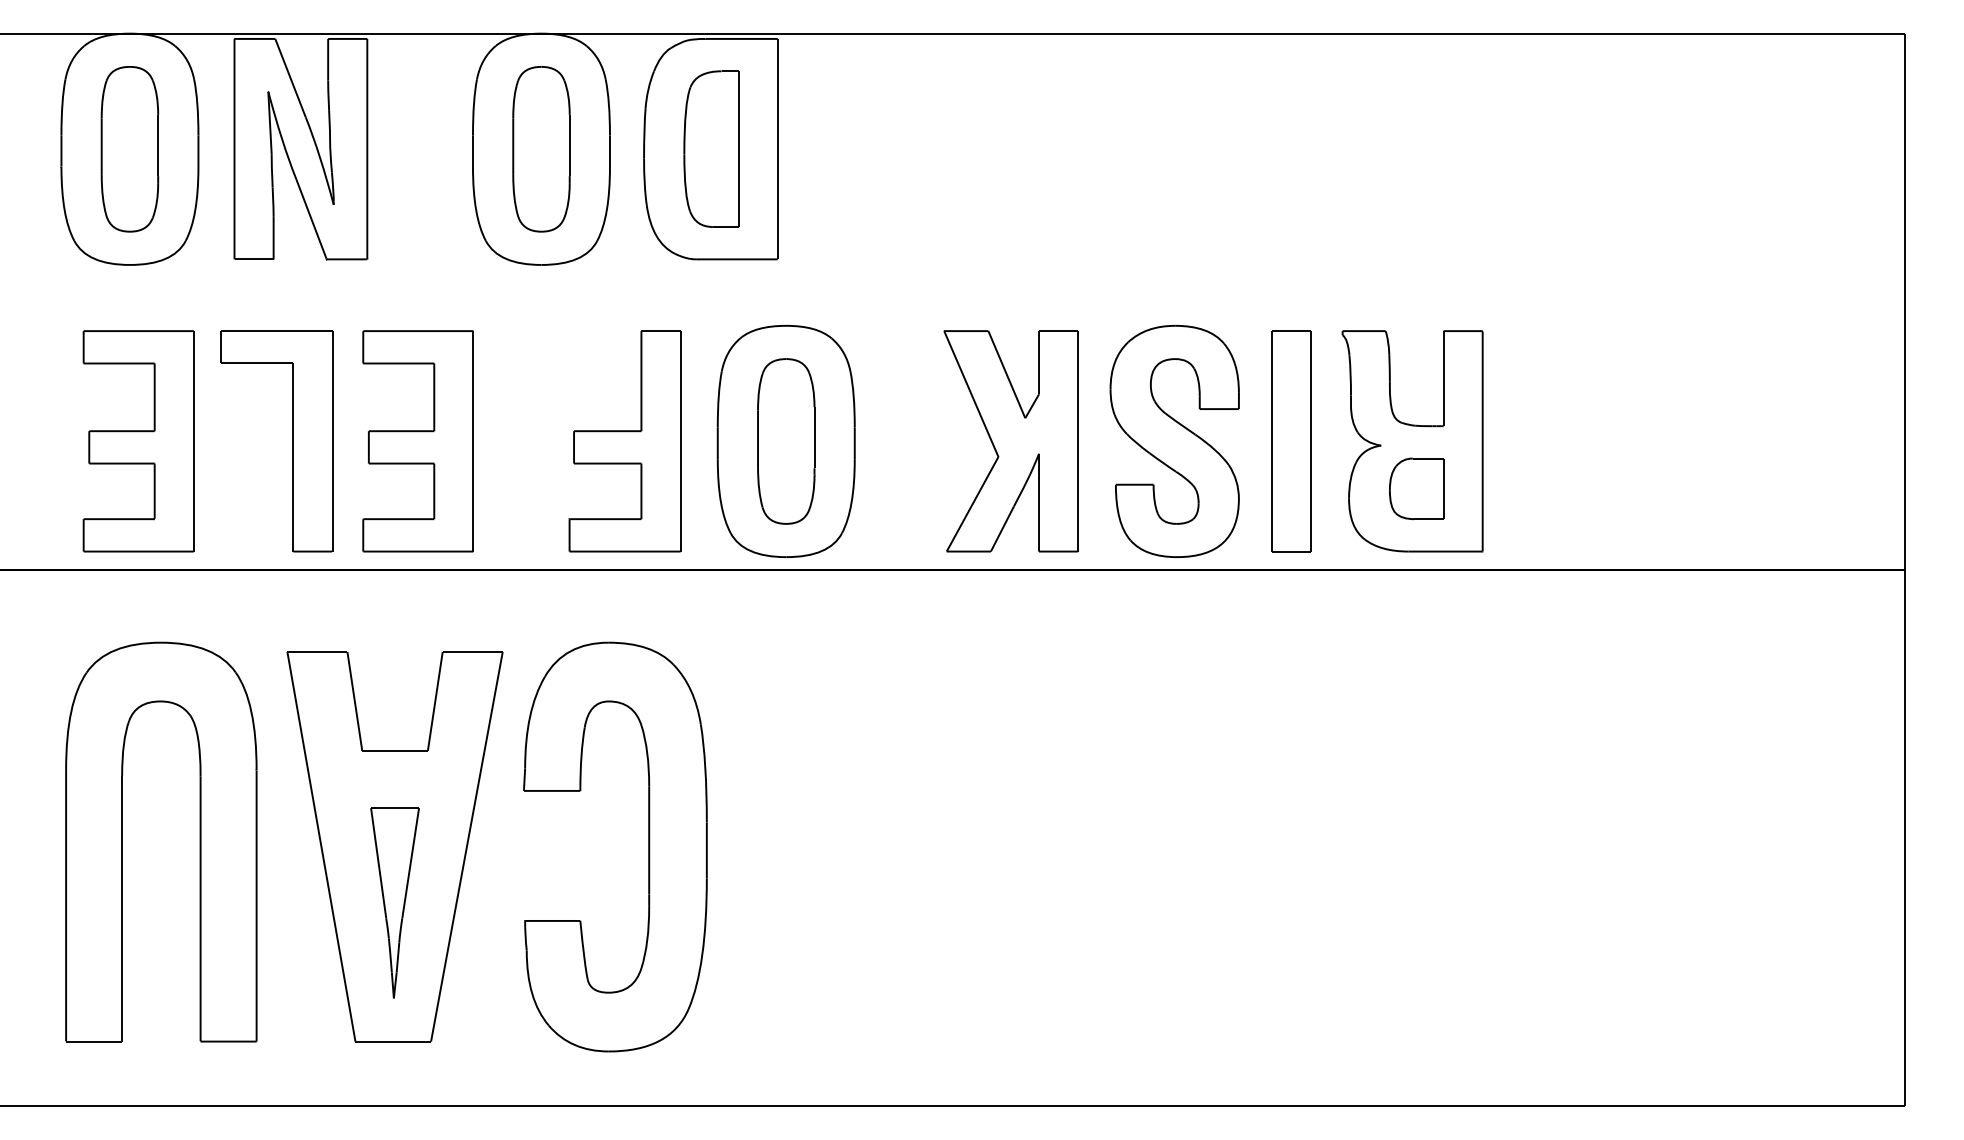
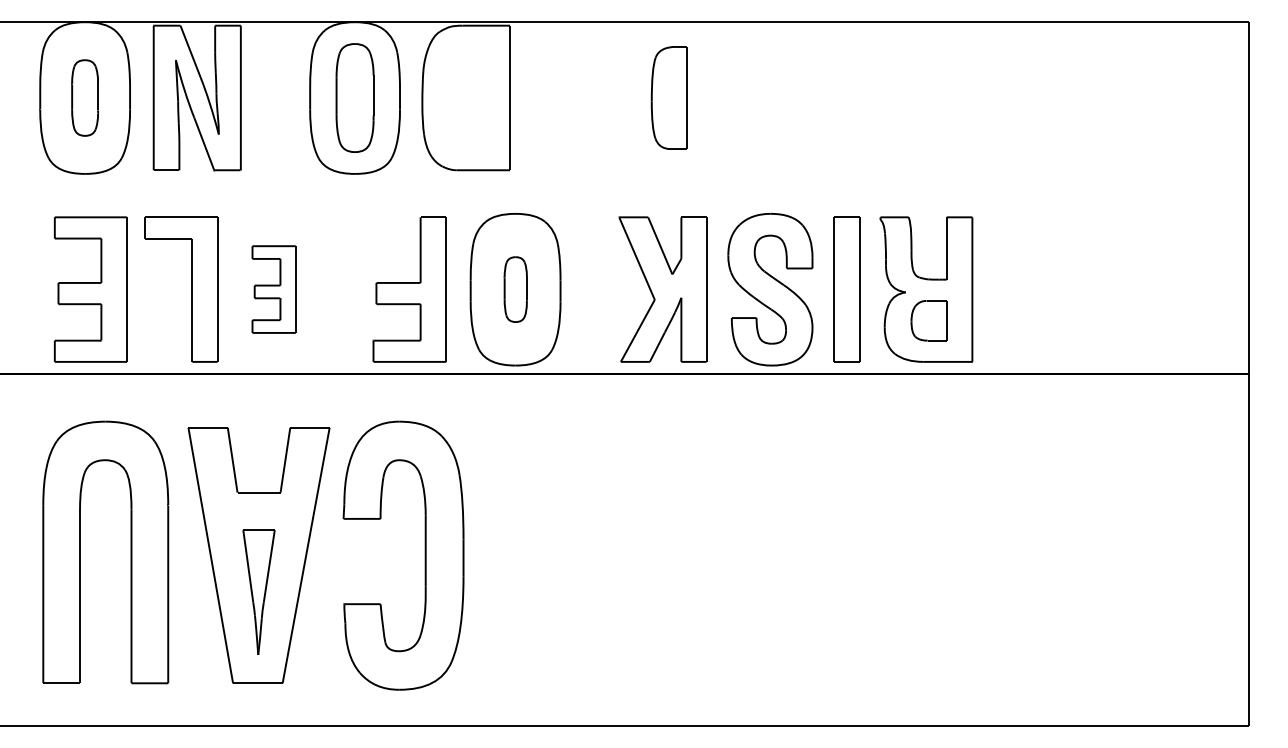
part: (128, 148) -> (84, 97), size x0.7
part: (709, 148) -> (668, 97), moved
part: (417, 441) -> (273, 289), size x0.6
part: (786, 441) -> (515, 289), size x0.6

